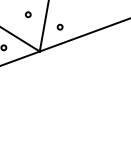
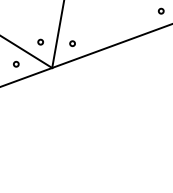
circle: (28, 14) -> (40, 41), moved

